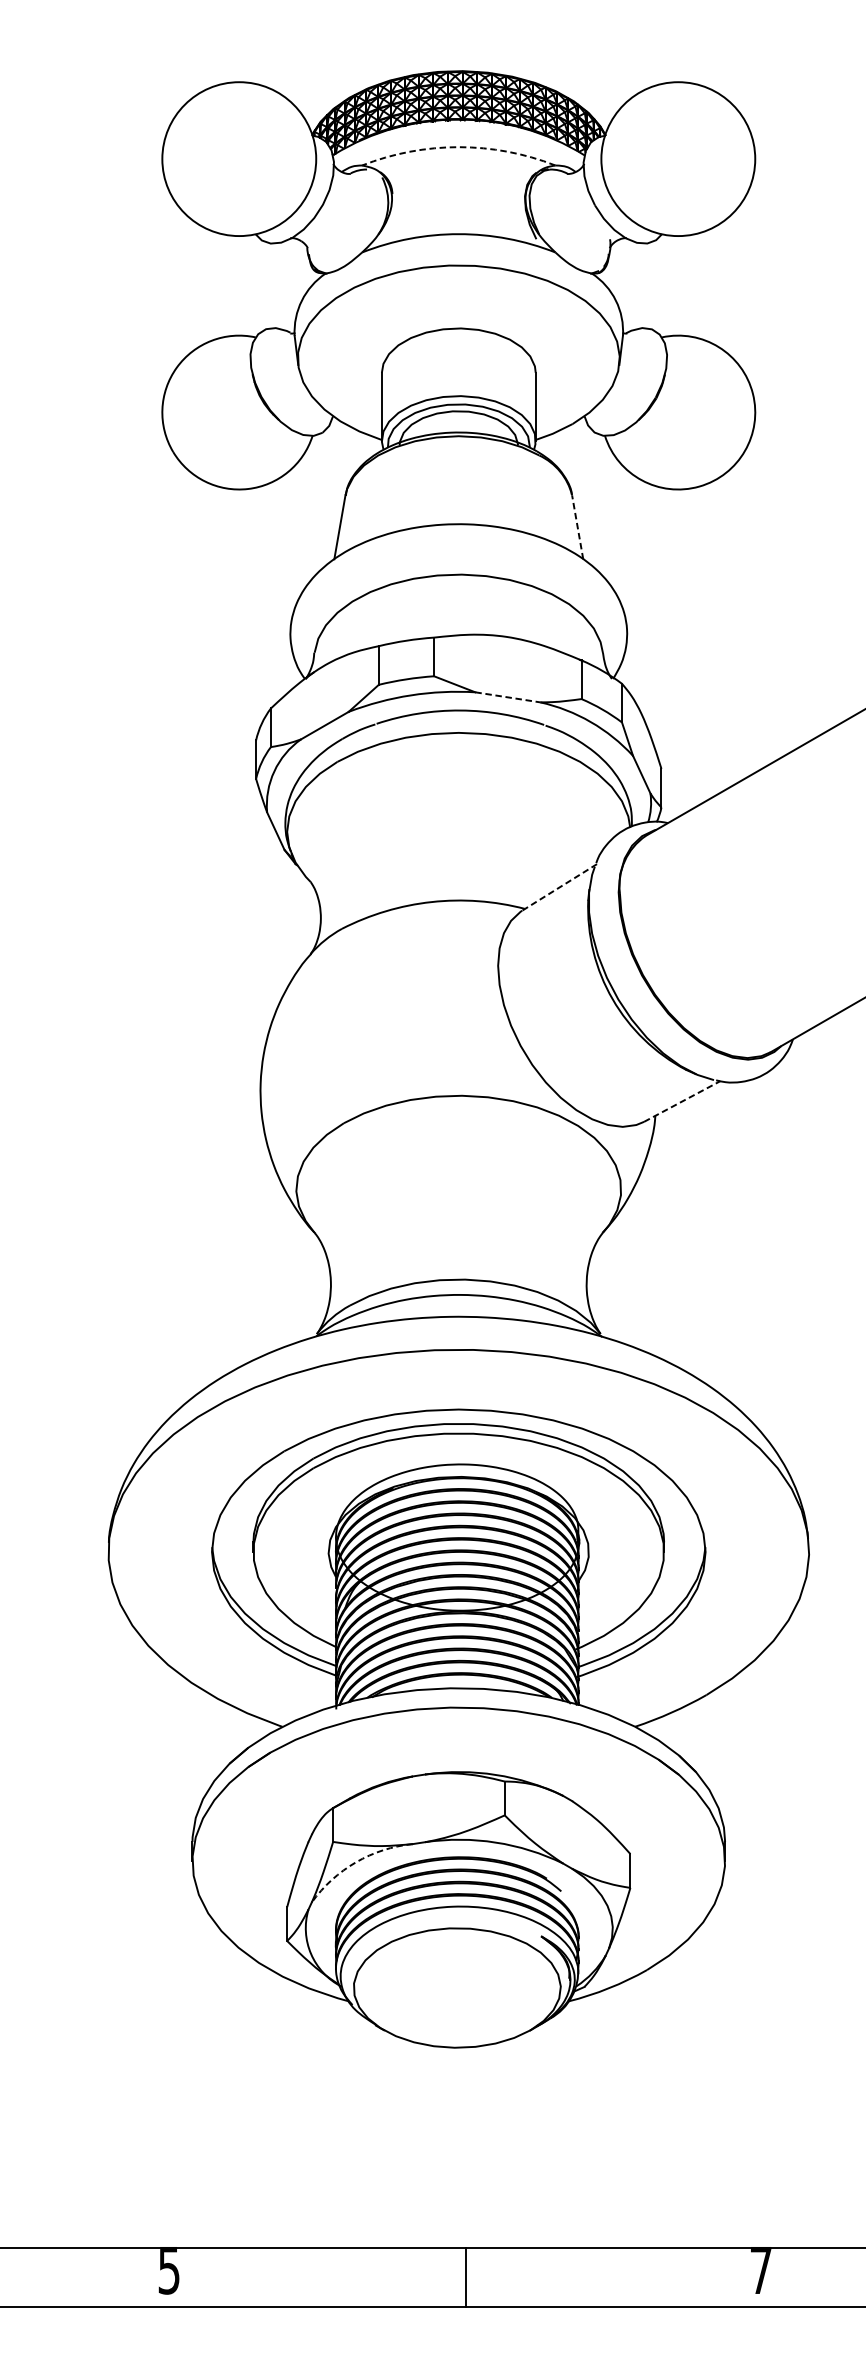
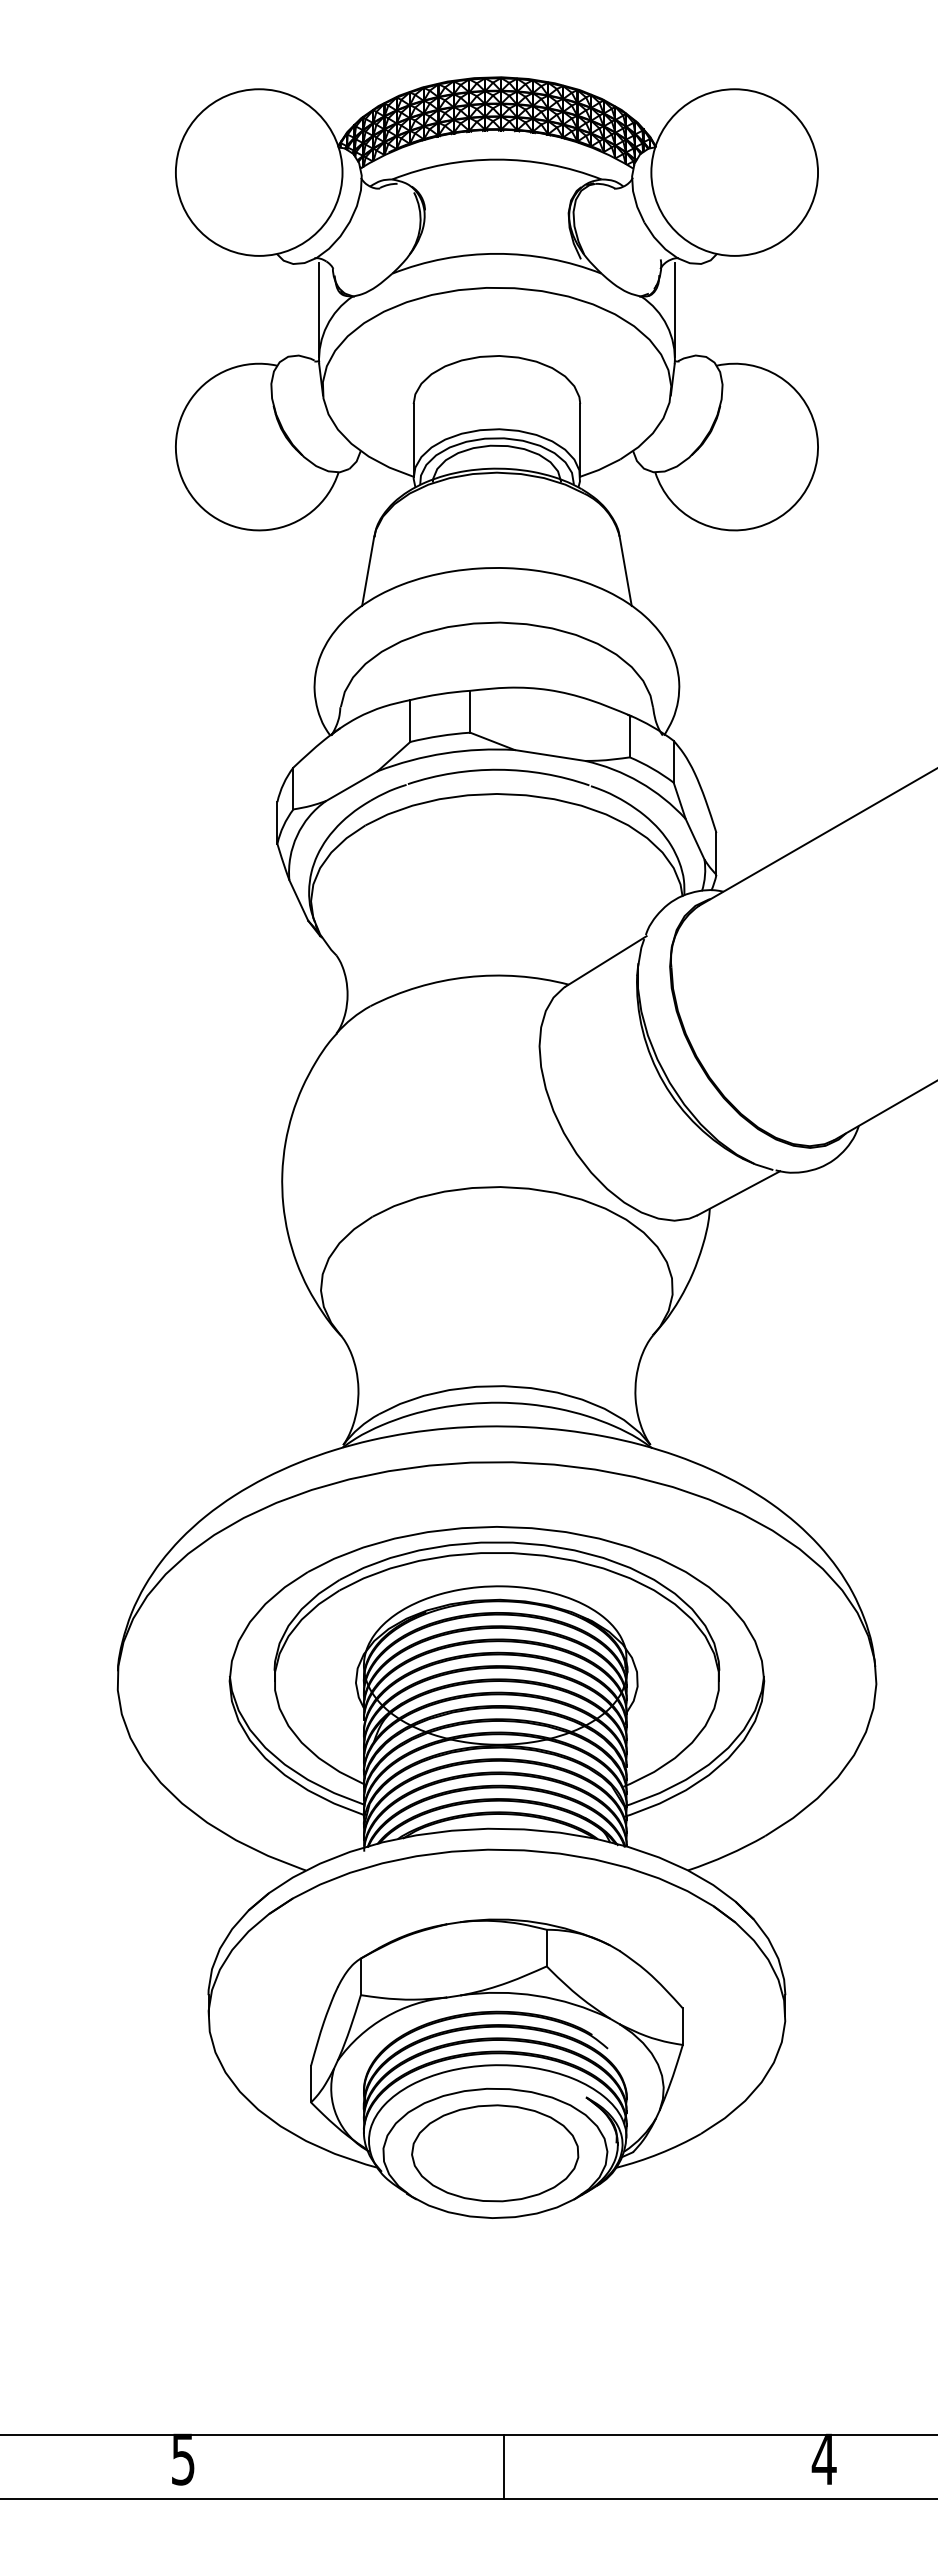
arc: (458, 147) -> (496, 159), dashed -> solid
line: (294, 285) -> (318, 309), added
line: (623, 285) -> (675, 309), added
line: (577, 526) -> (625, 570), dashed -> solid
line: (508, 697) -> (550, 755), dashed -> solid
line: (559, 887) -> (606, 961), dashed -> solid
line: (681, 1101) -> (738, 1193), dashed -> solid
arc: (355, 1862) -> (385, 2017), dashed -> solid
part: (457, 1988) -> (495, 2153), added
text: (760, 2269) -> (823, 2458), 7 -> 4

